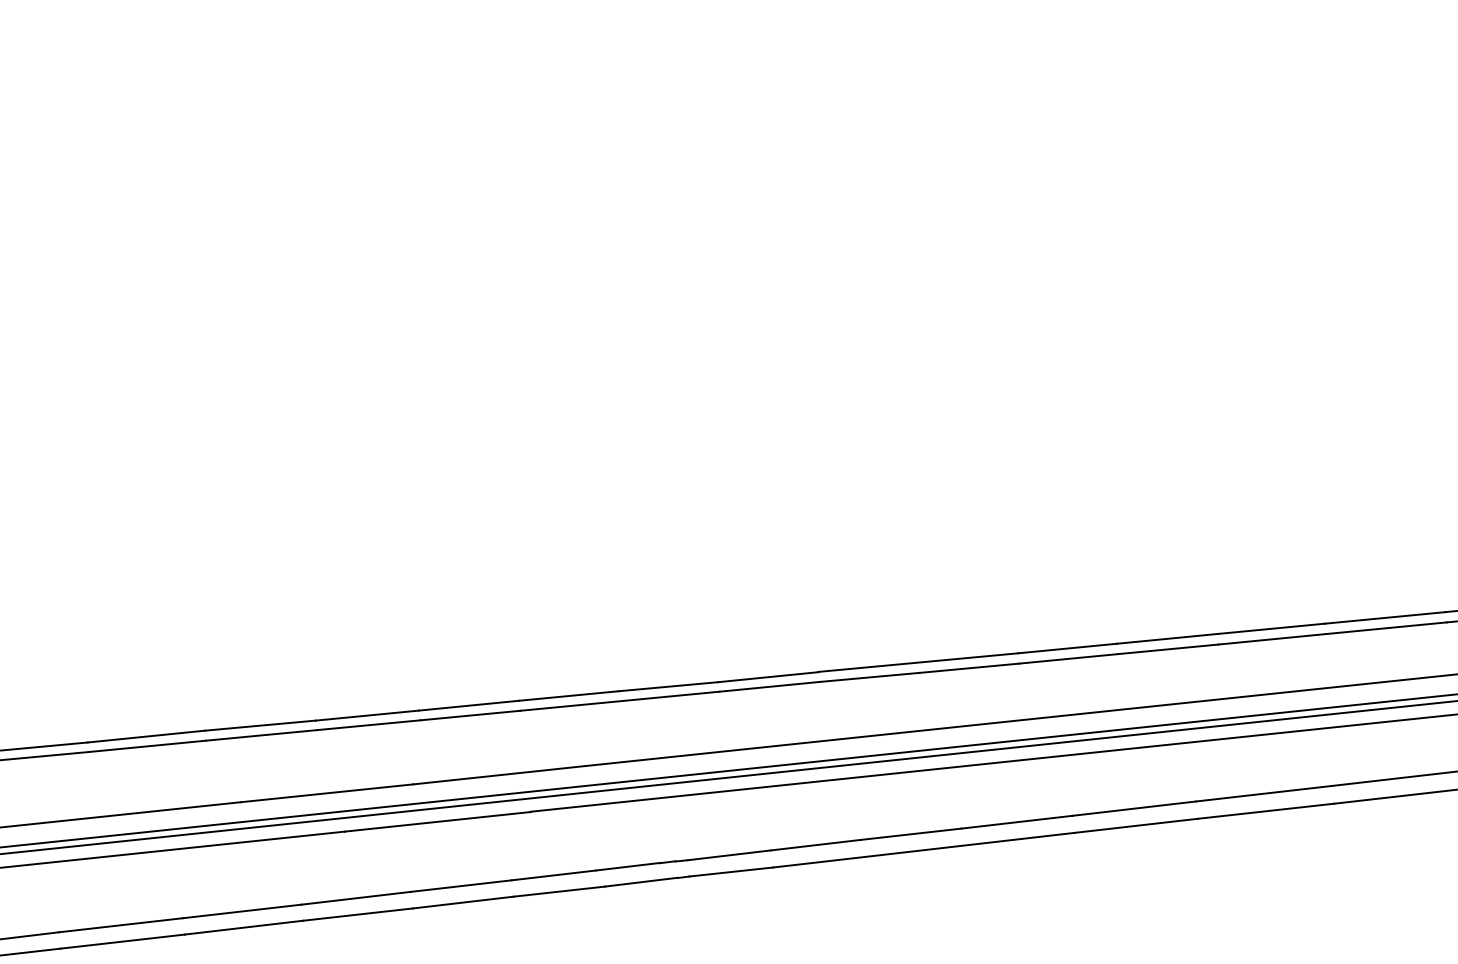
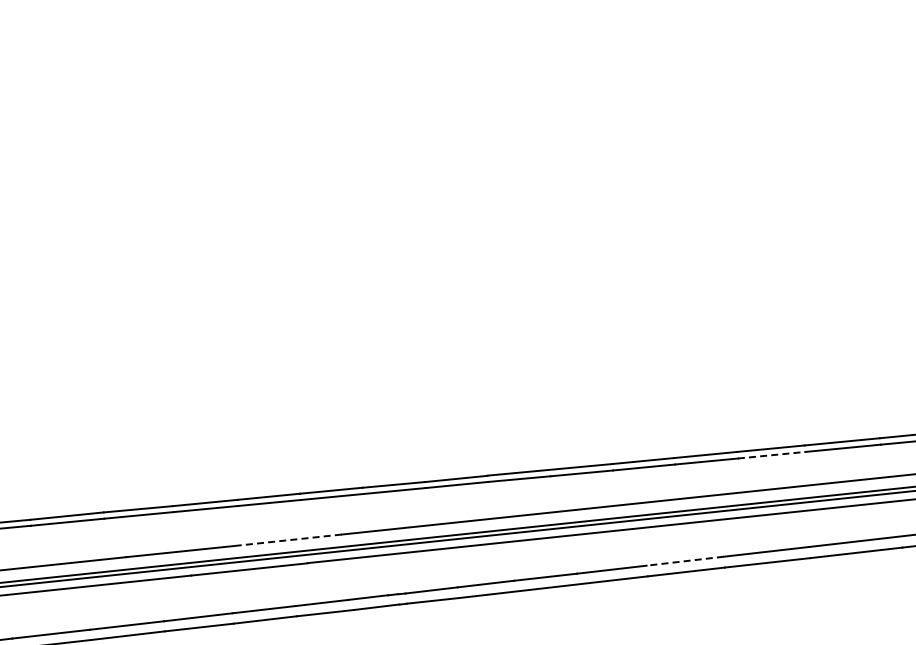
line: (1272, 639) -> (771, 455), solid -> dashed
line: (498, 775) -> (287, 540), solid -> dashed
line: (1134, 809) -> (685, 561), solid -> dashed

